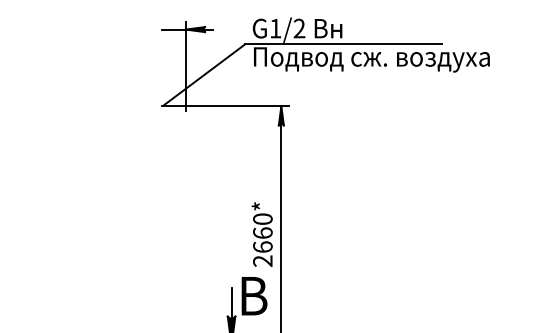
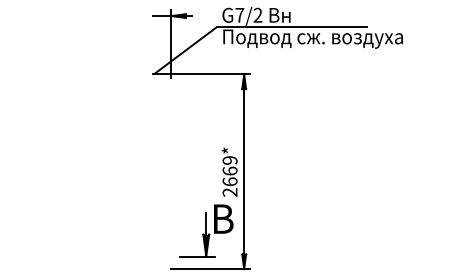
text: (275, 28) -> (239, 15), G1/2 -> G7/2
text: (262, 219) -> (229, 160), 2660* -> 2669*

